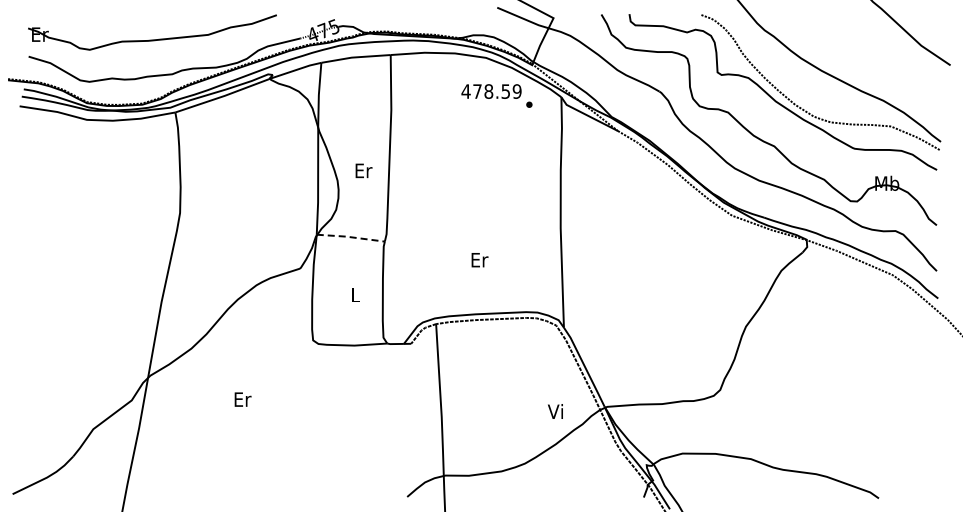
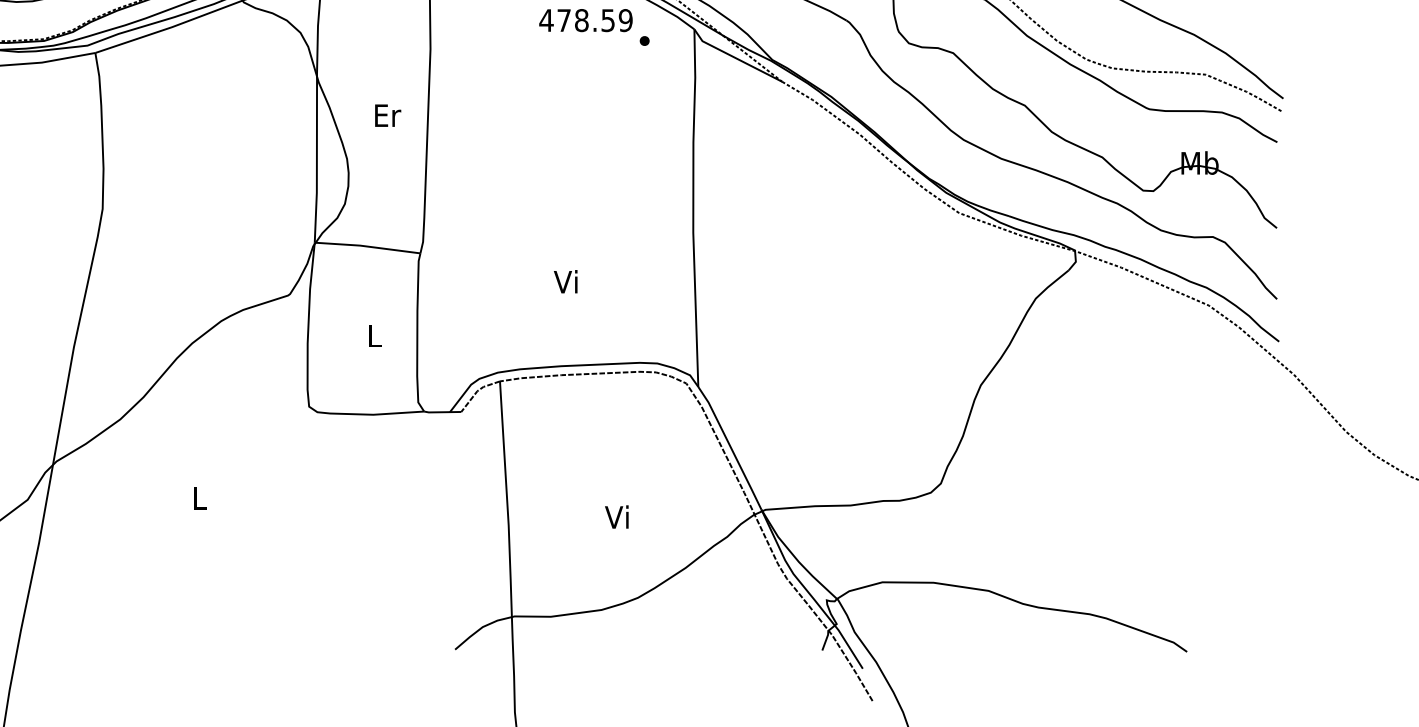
text: (363, 170) -> (387, 115), moved
line: (350, 237) -> (367, 246), dashed -> solid
text: (479, 259) -> (567, 281), Er -> Vi
text: (242, 399) -> (199, 498), Er -> L
text: (555, 411) -> (616, 517), moved

